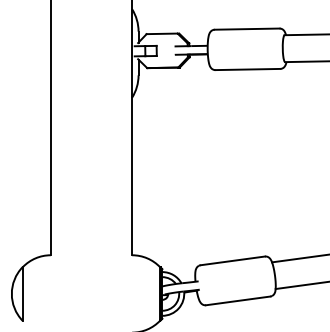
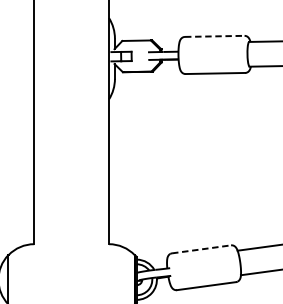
line: (247, 29) -> (215, 36), solid -> dashed
line: (233, 260) -> (202, 249), solid -> dashed

